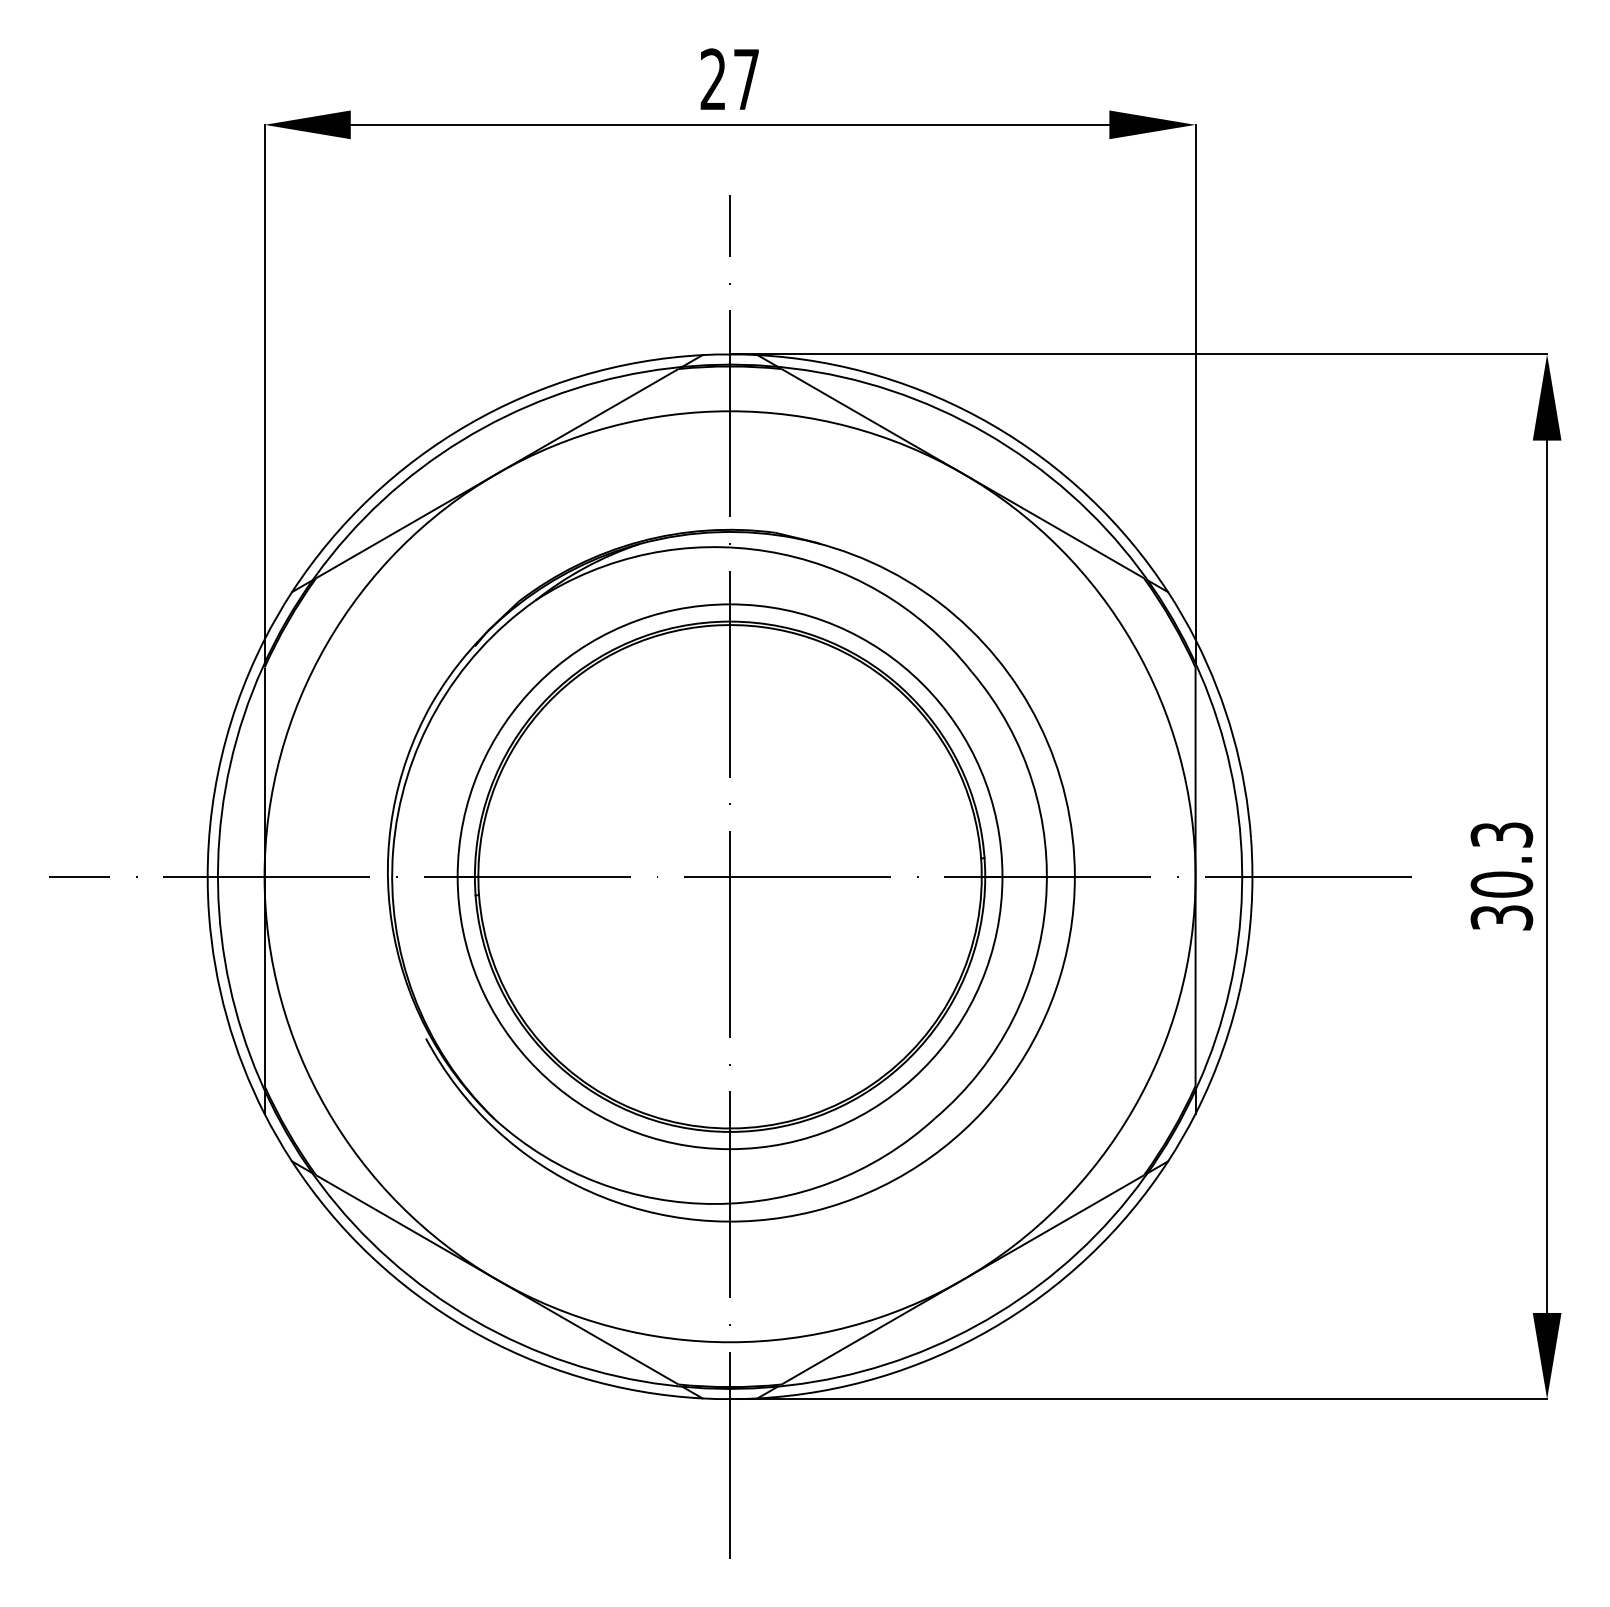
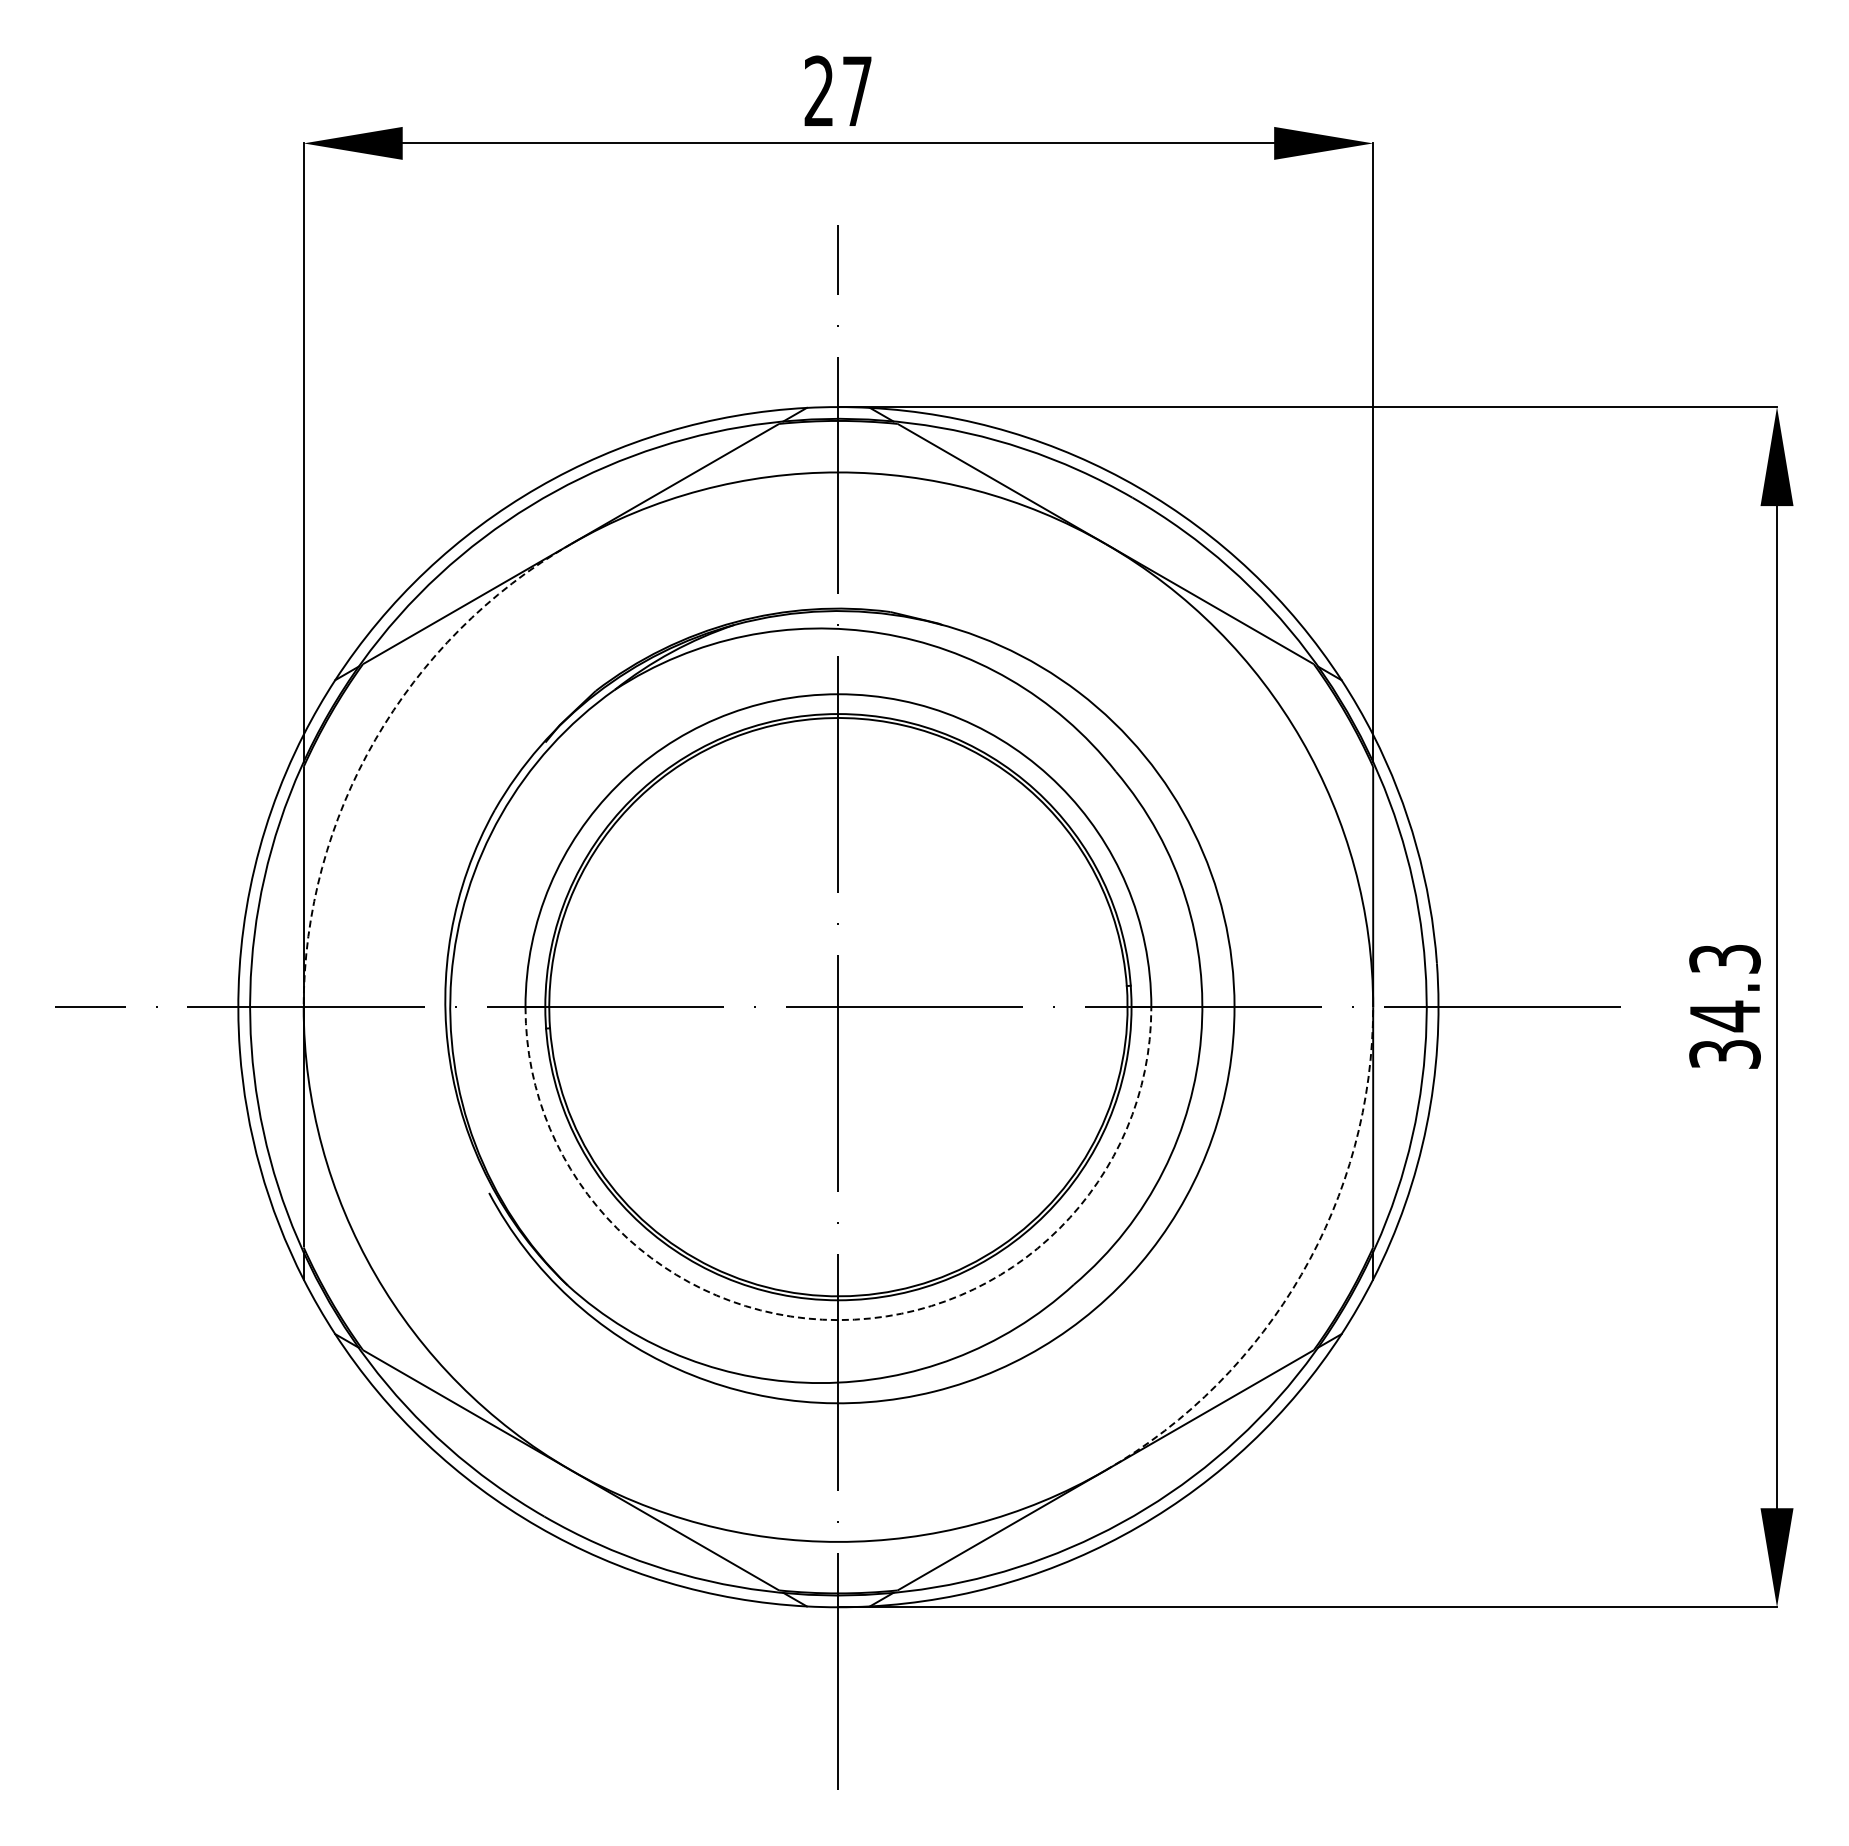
arc: (327, 643) -> (375, 739), solid -> dashed
text: (1501, 884) -> (1724, 1016), 30.3 -> 34.3
arc: (1133, 1109) -> (1301, 1274), solid -> dashed
arc: (730, 1149) -> (838, 1320), solid -> dashed

